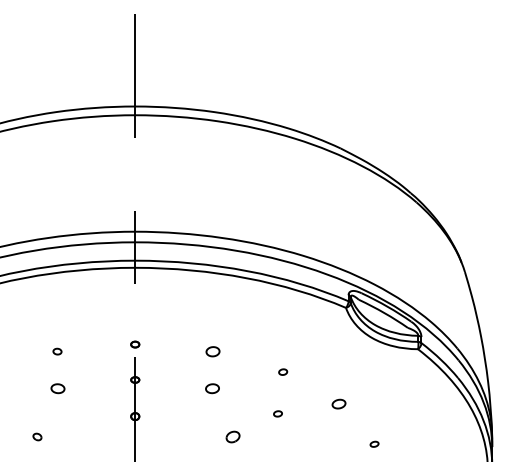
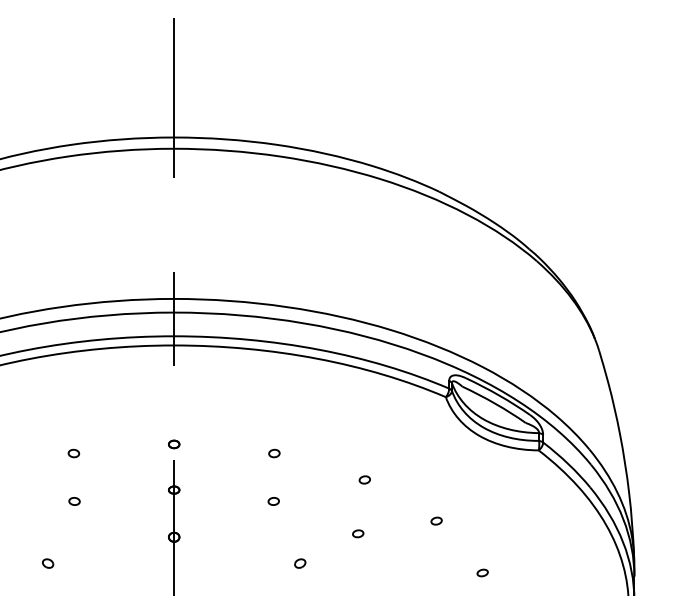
part: (212, 351) -> (273, 453), size x0.62
part: (57, 388) -> (73, 501), size x0.62
part: (212, 388) -> (273, 501), size x0.62
part: (338, 403) -> (436, 520), size x0.62
part: (232, 436) -> (299, 562), size x0.62

